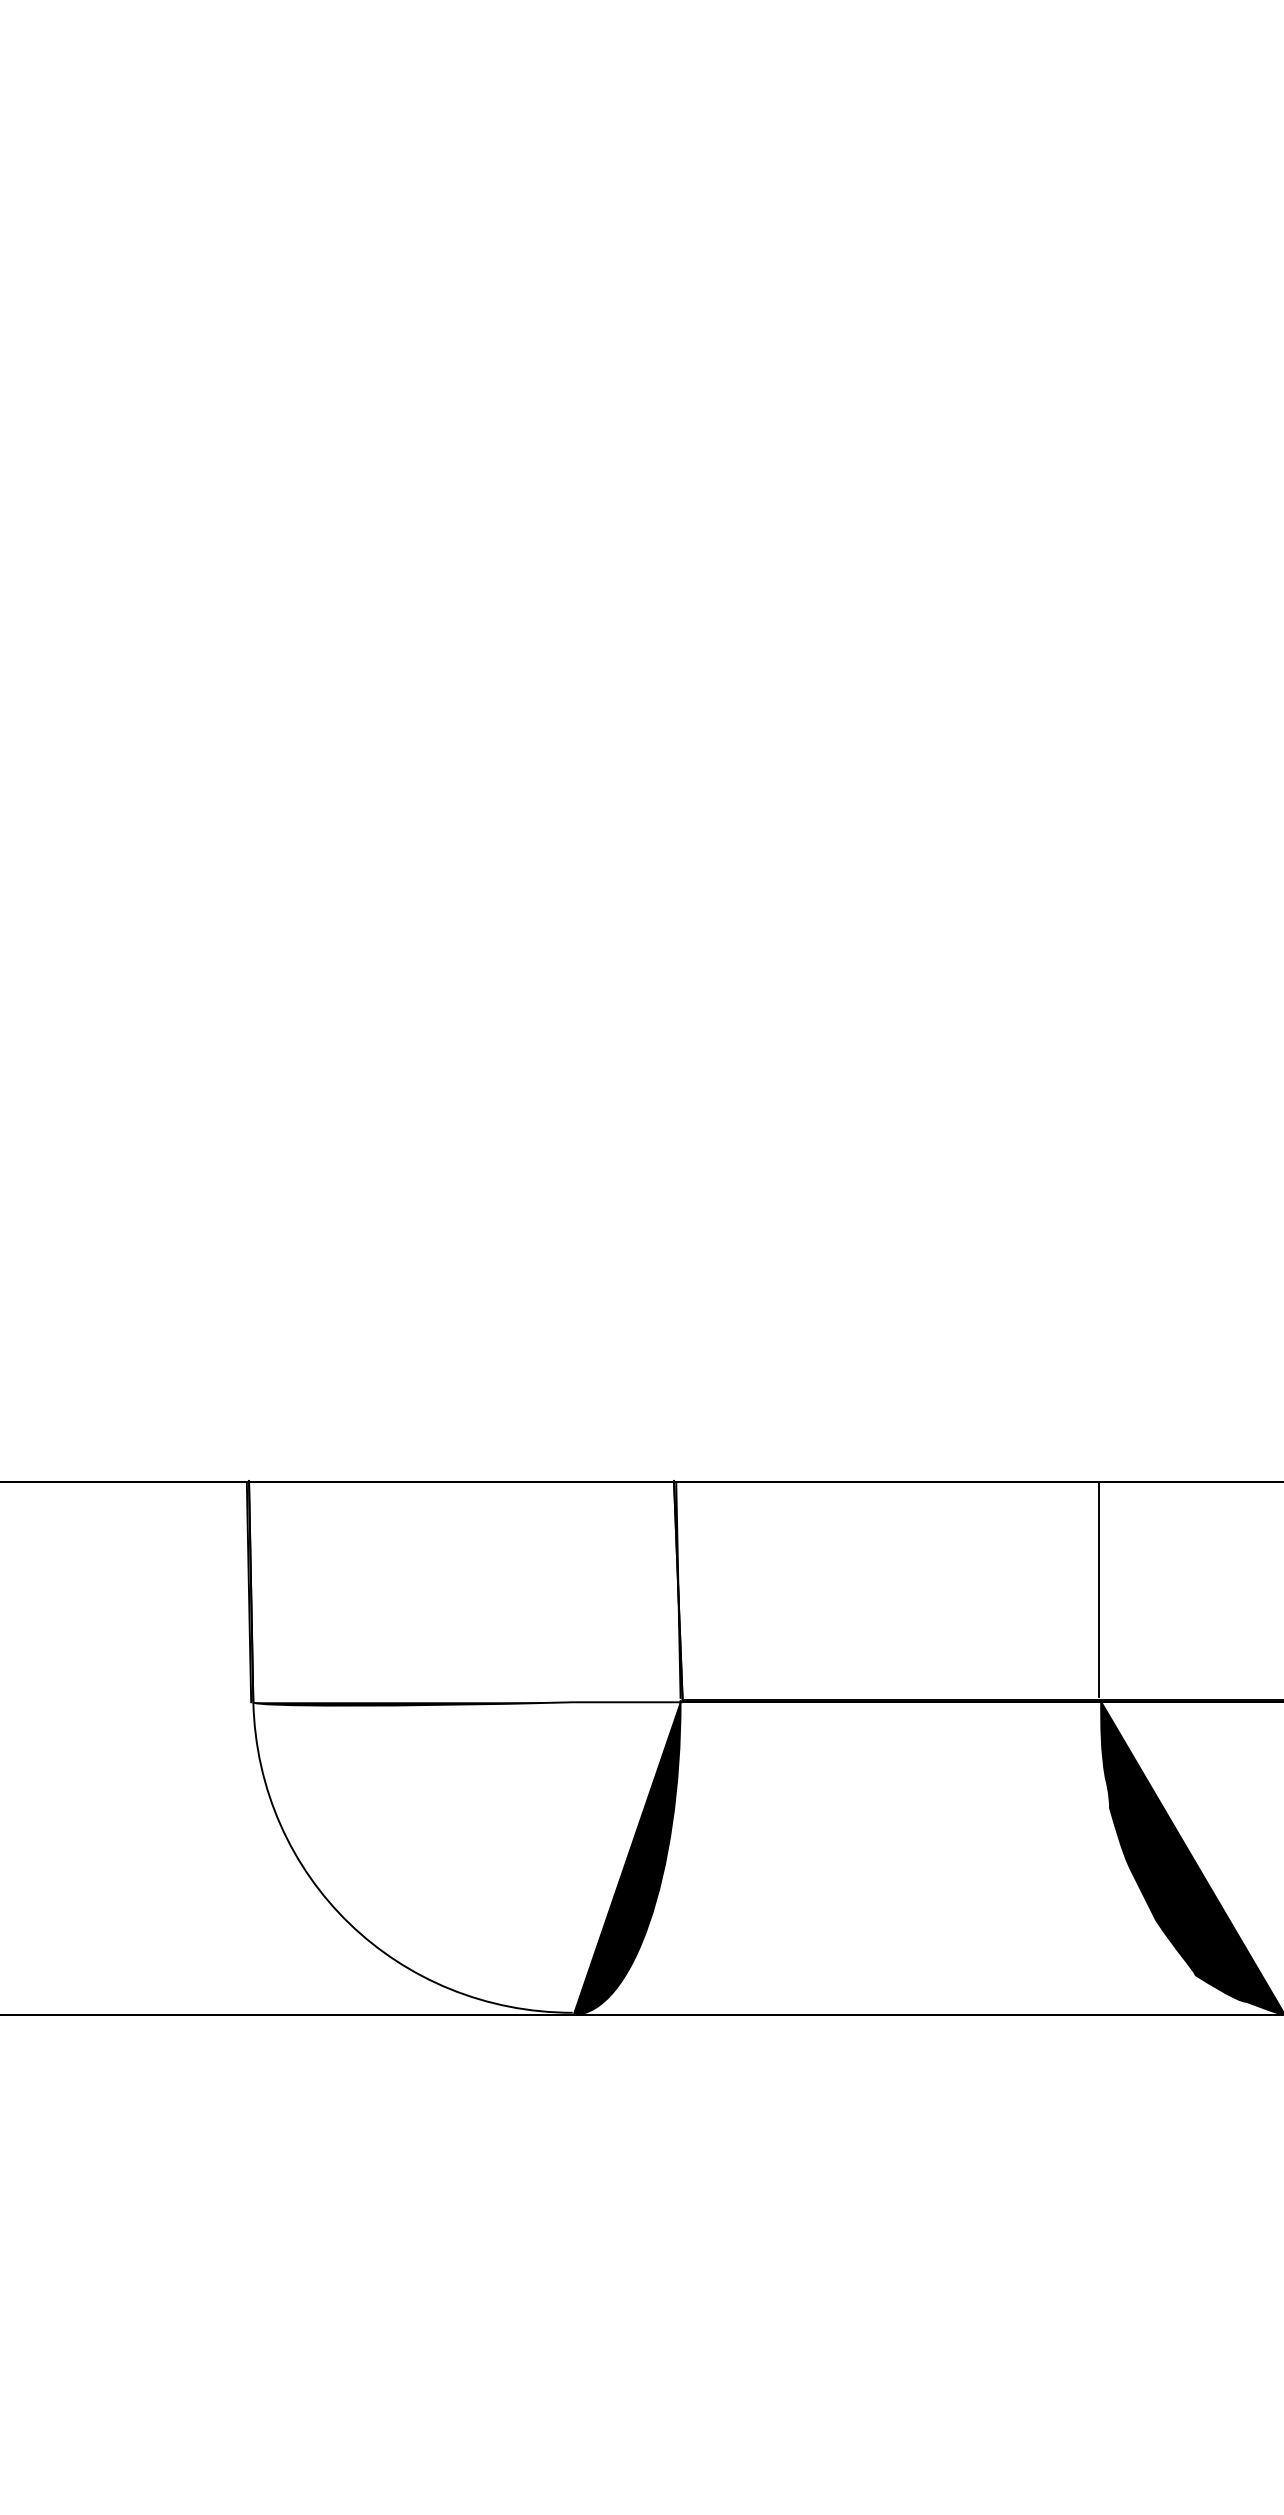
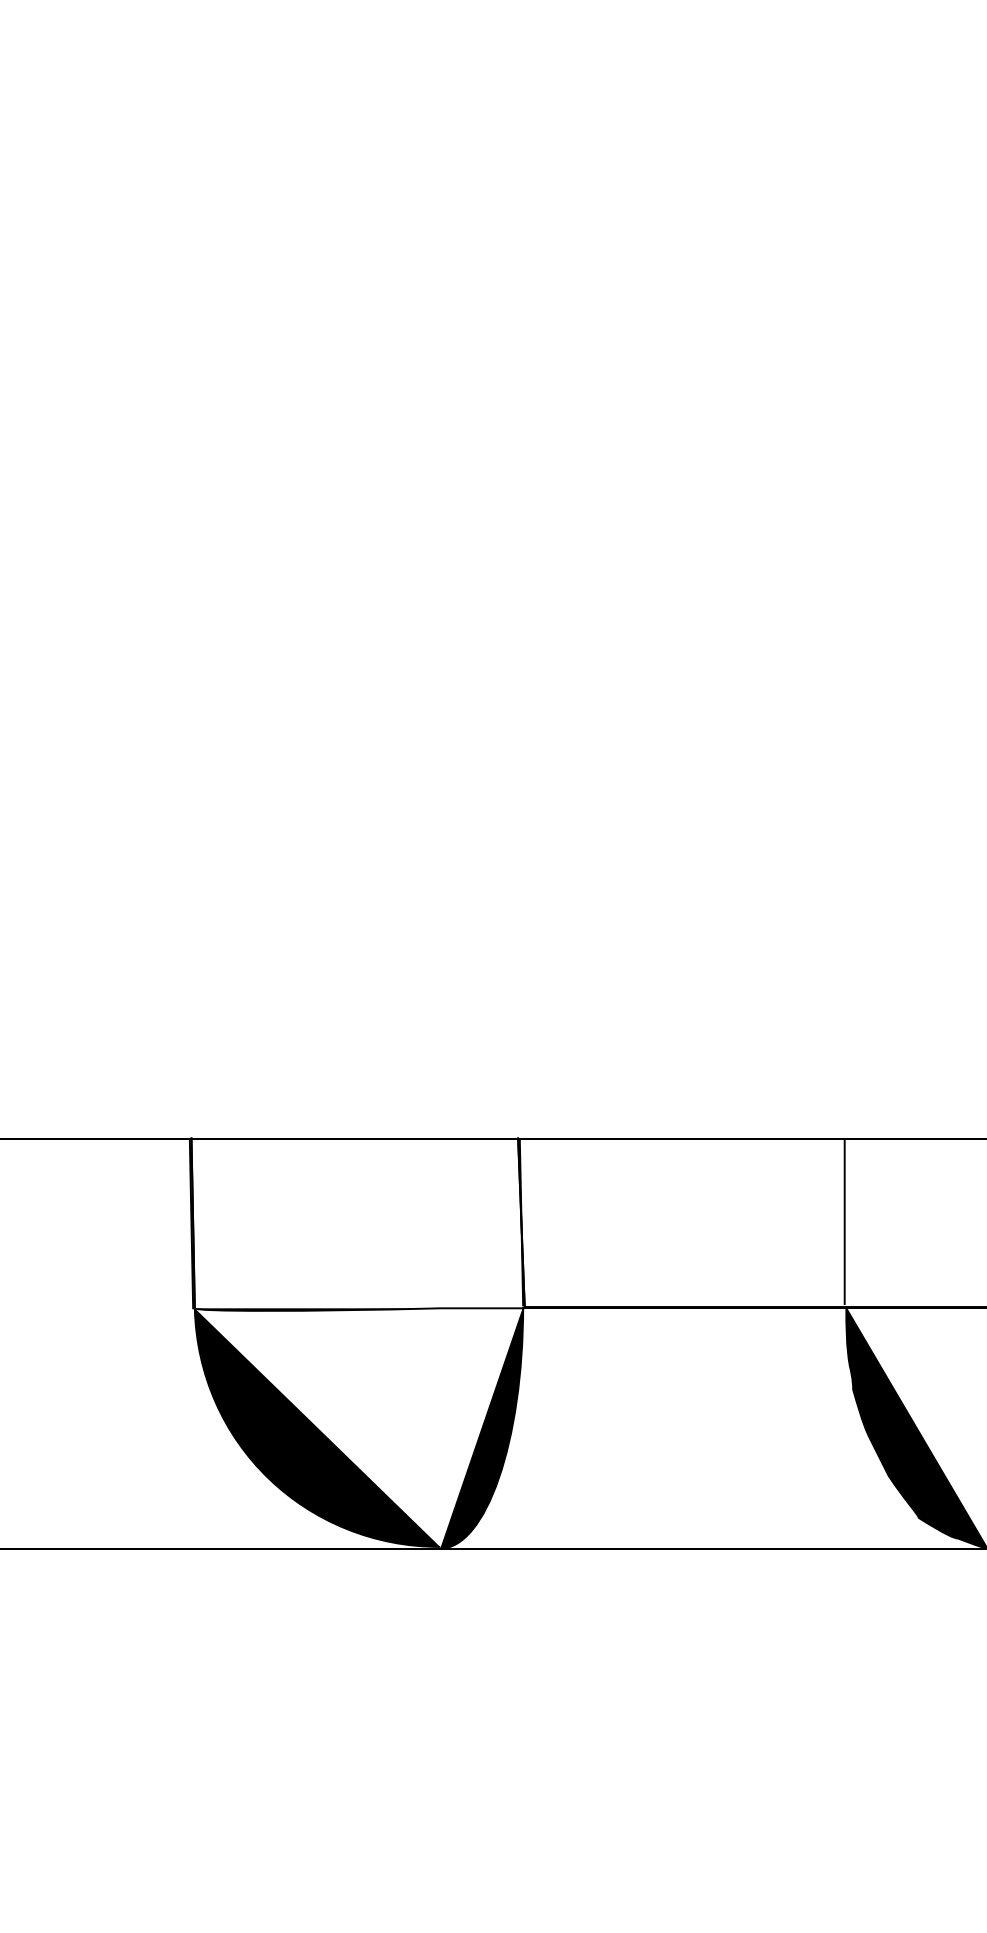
fill: (412, 1857) -> (317, 1427), added

